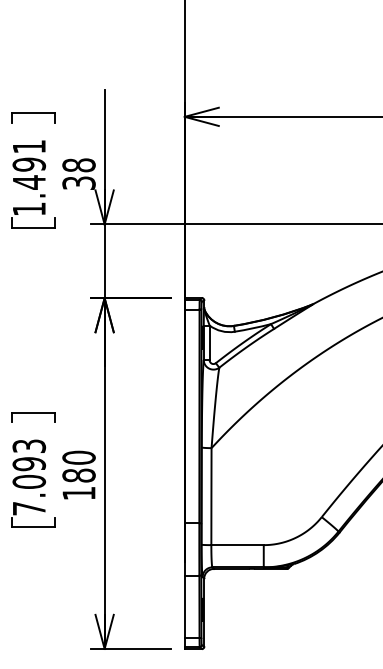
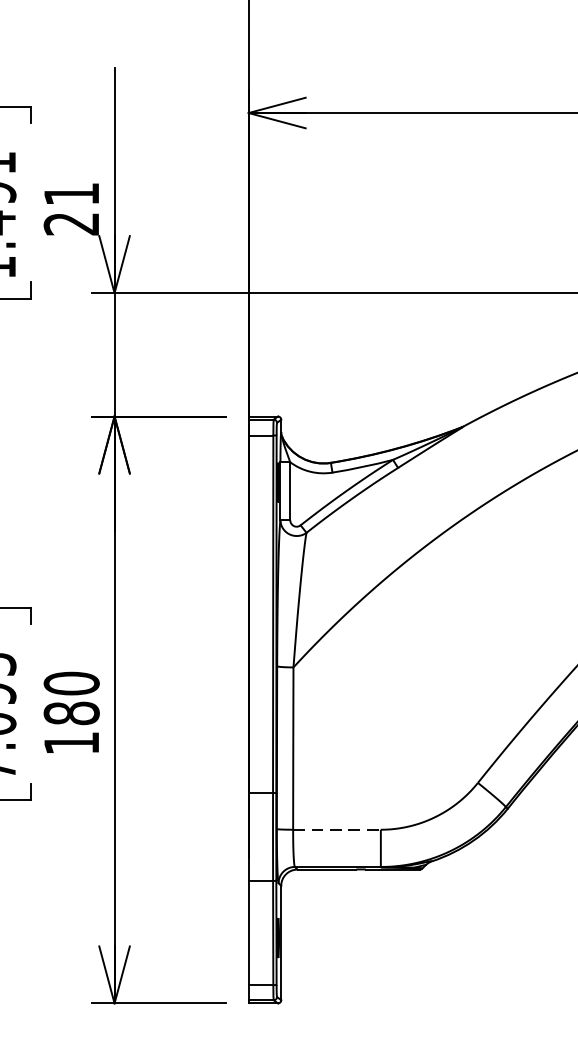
text: (78, 173) -> (70, 207), 38 -> 21
line: (238, 545) -> (338, 830), solid -> dashed

